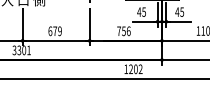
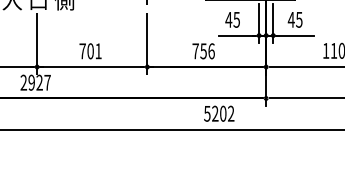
text: (54, 31) -> (89, 51), 679 -> 701
text: (21, 50) -> (35, 82), 3301 -> 2927
text: (126, 68) -> (207, 112), 1202 -> 5202

